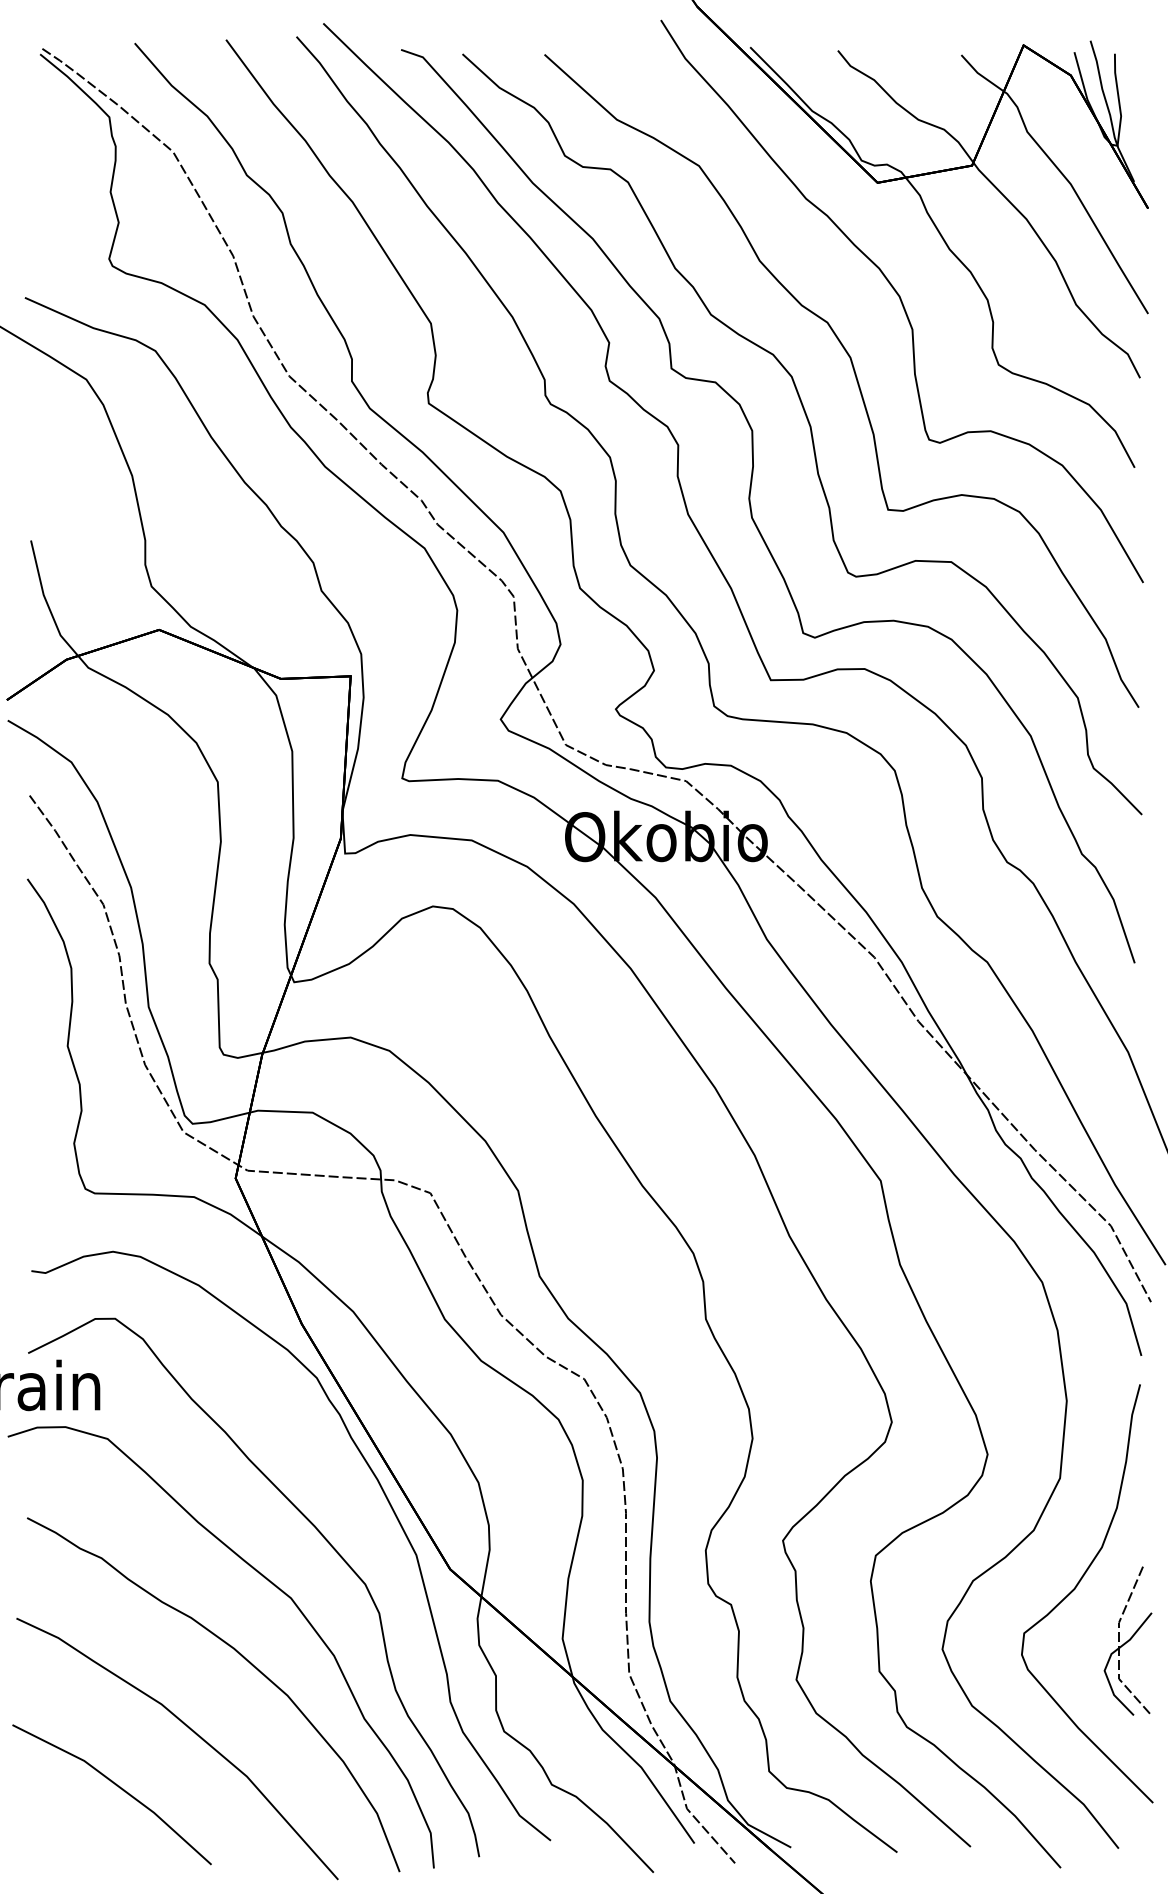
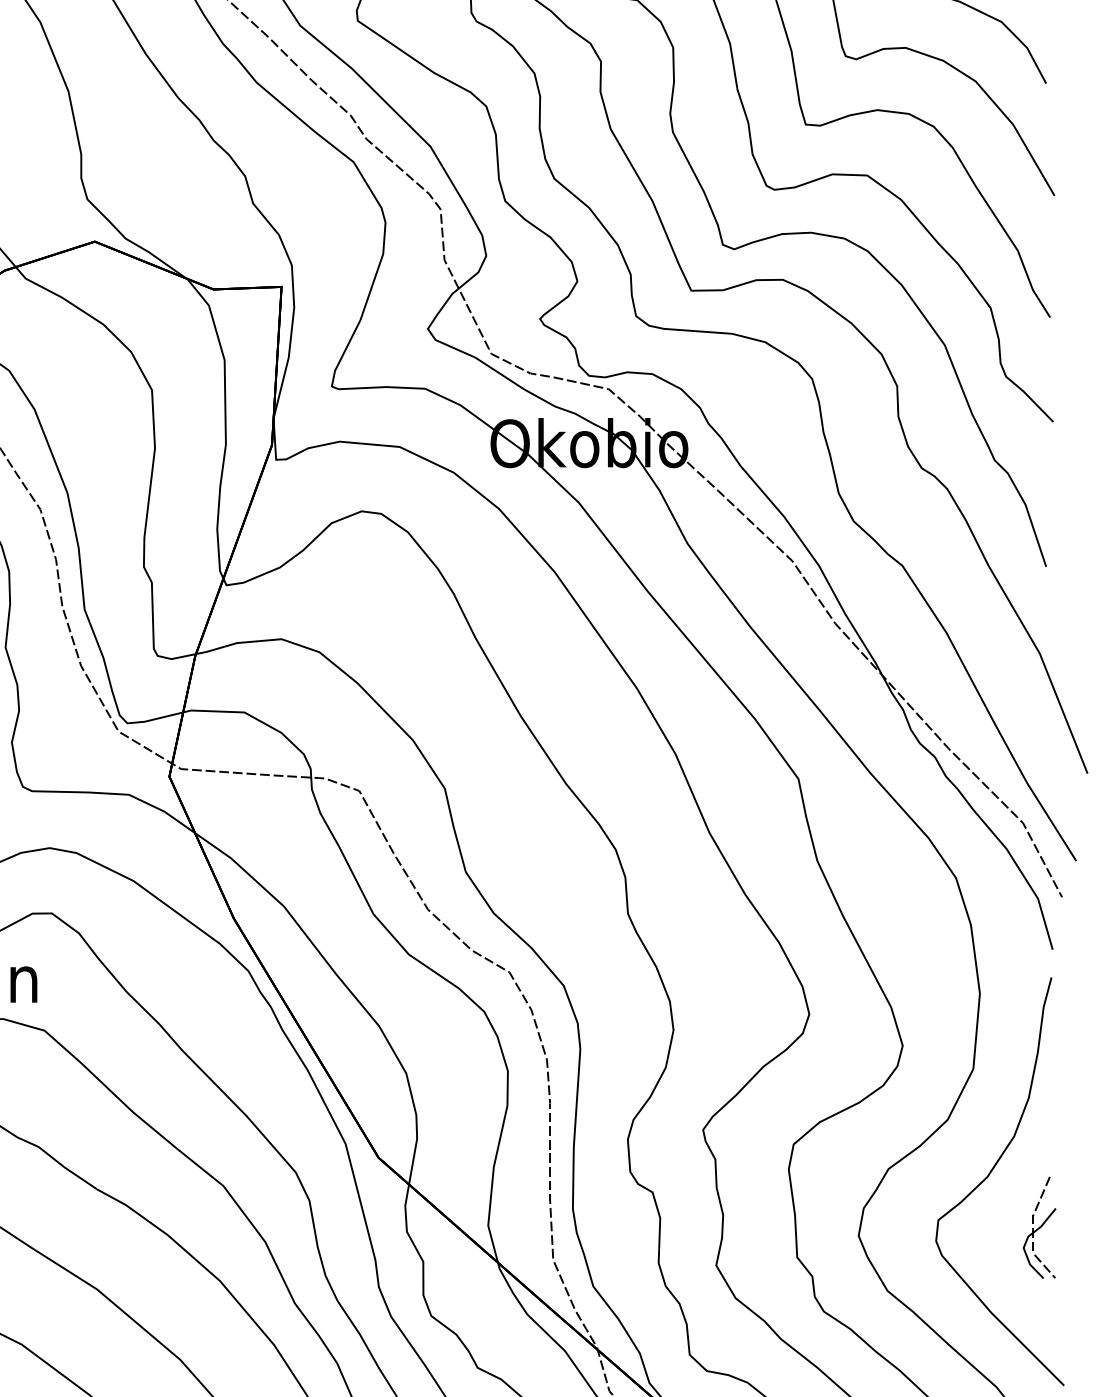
part: (1127, 1640) -> (1039, 1227), size x0.7

